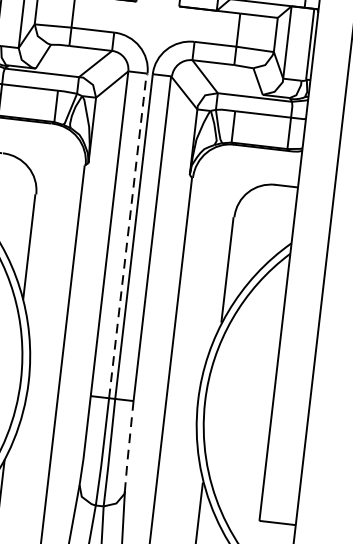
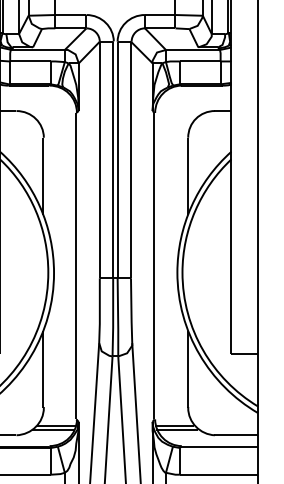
line: (128, 235) -> (113, 159), dashed -> solid
line: (128, 448) -> (131, 312), dashed -> solid

